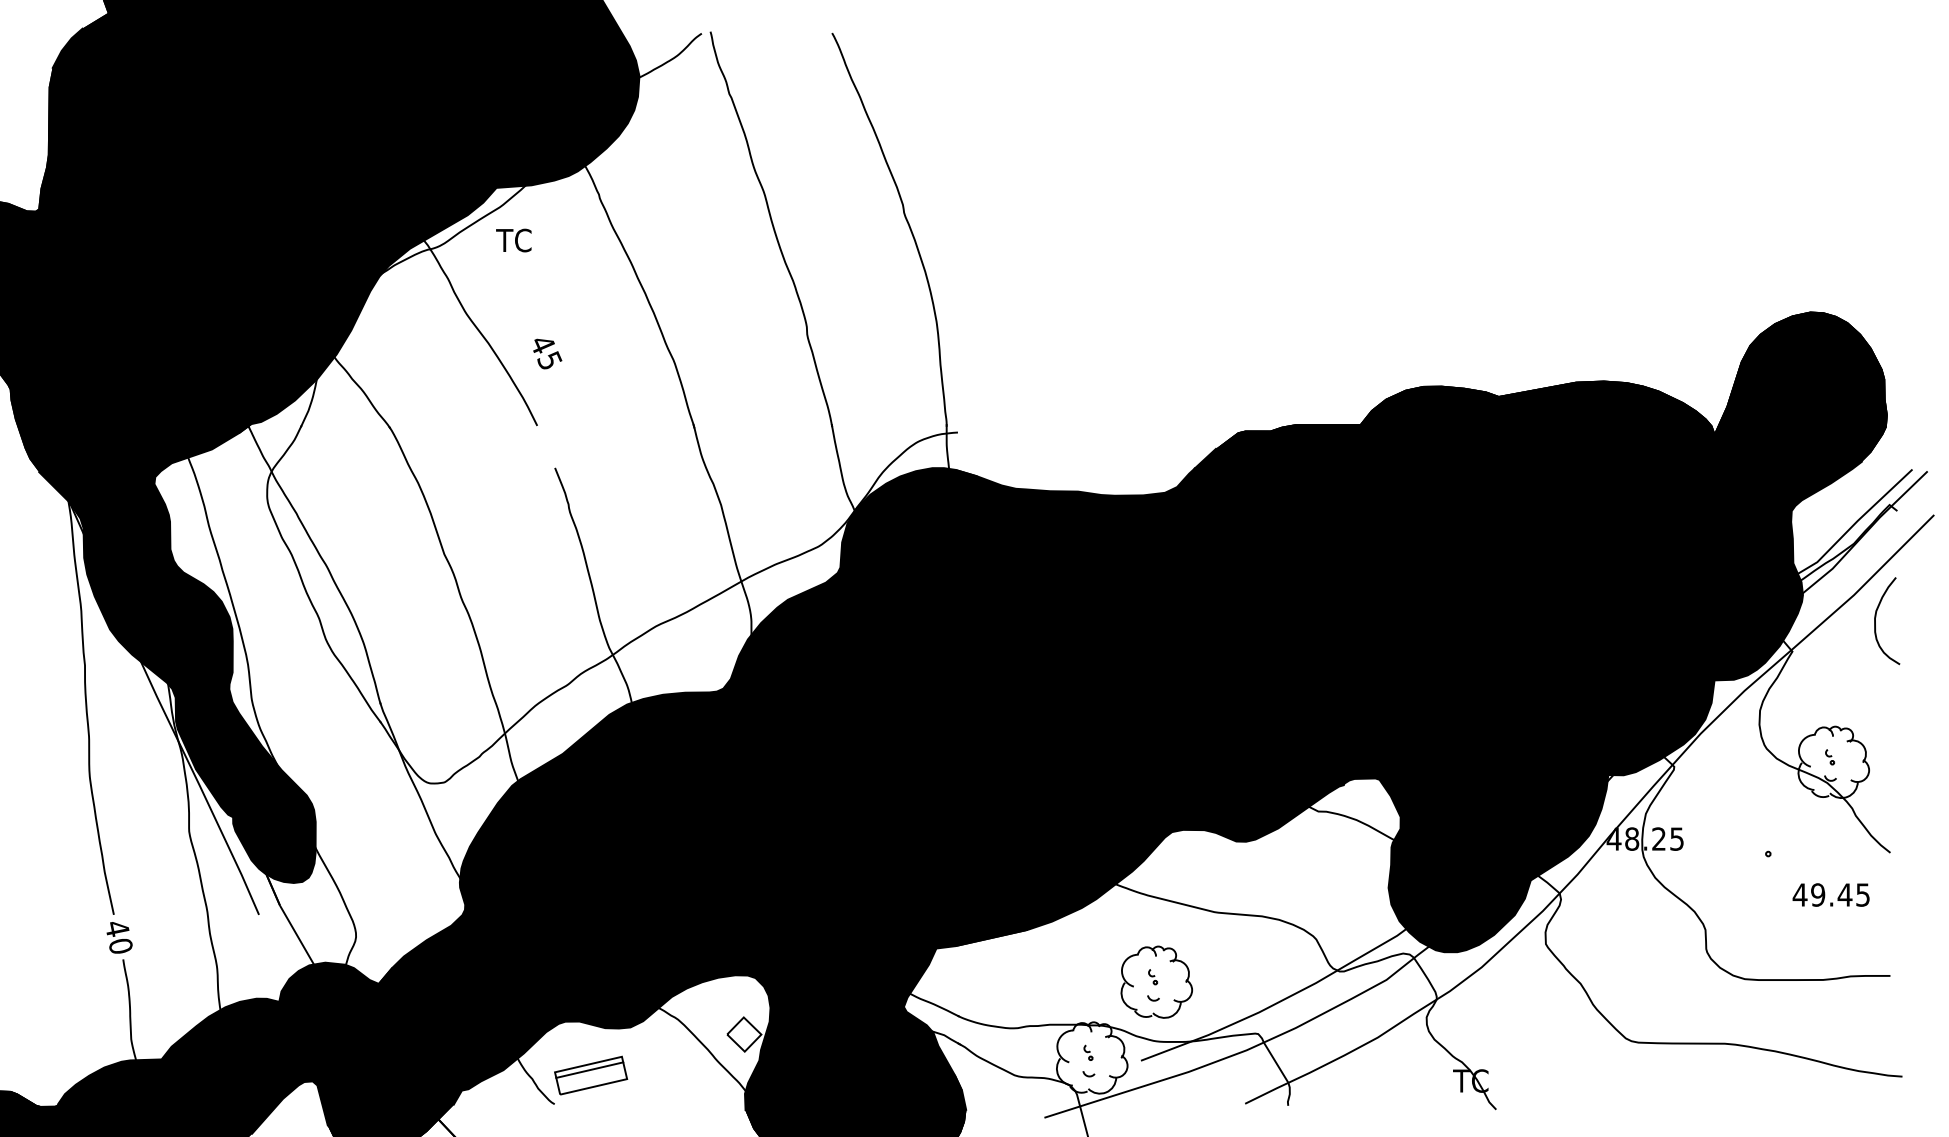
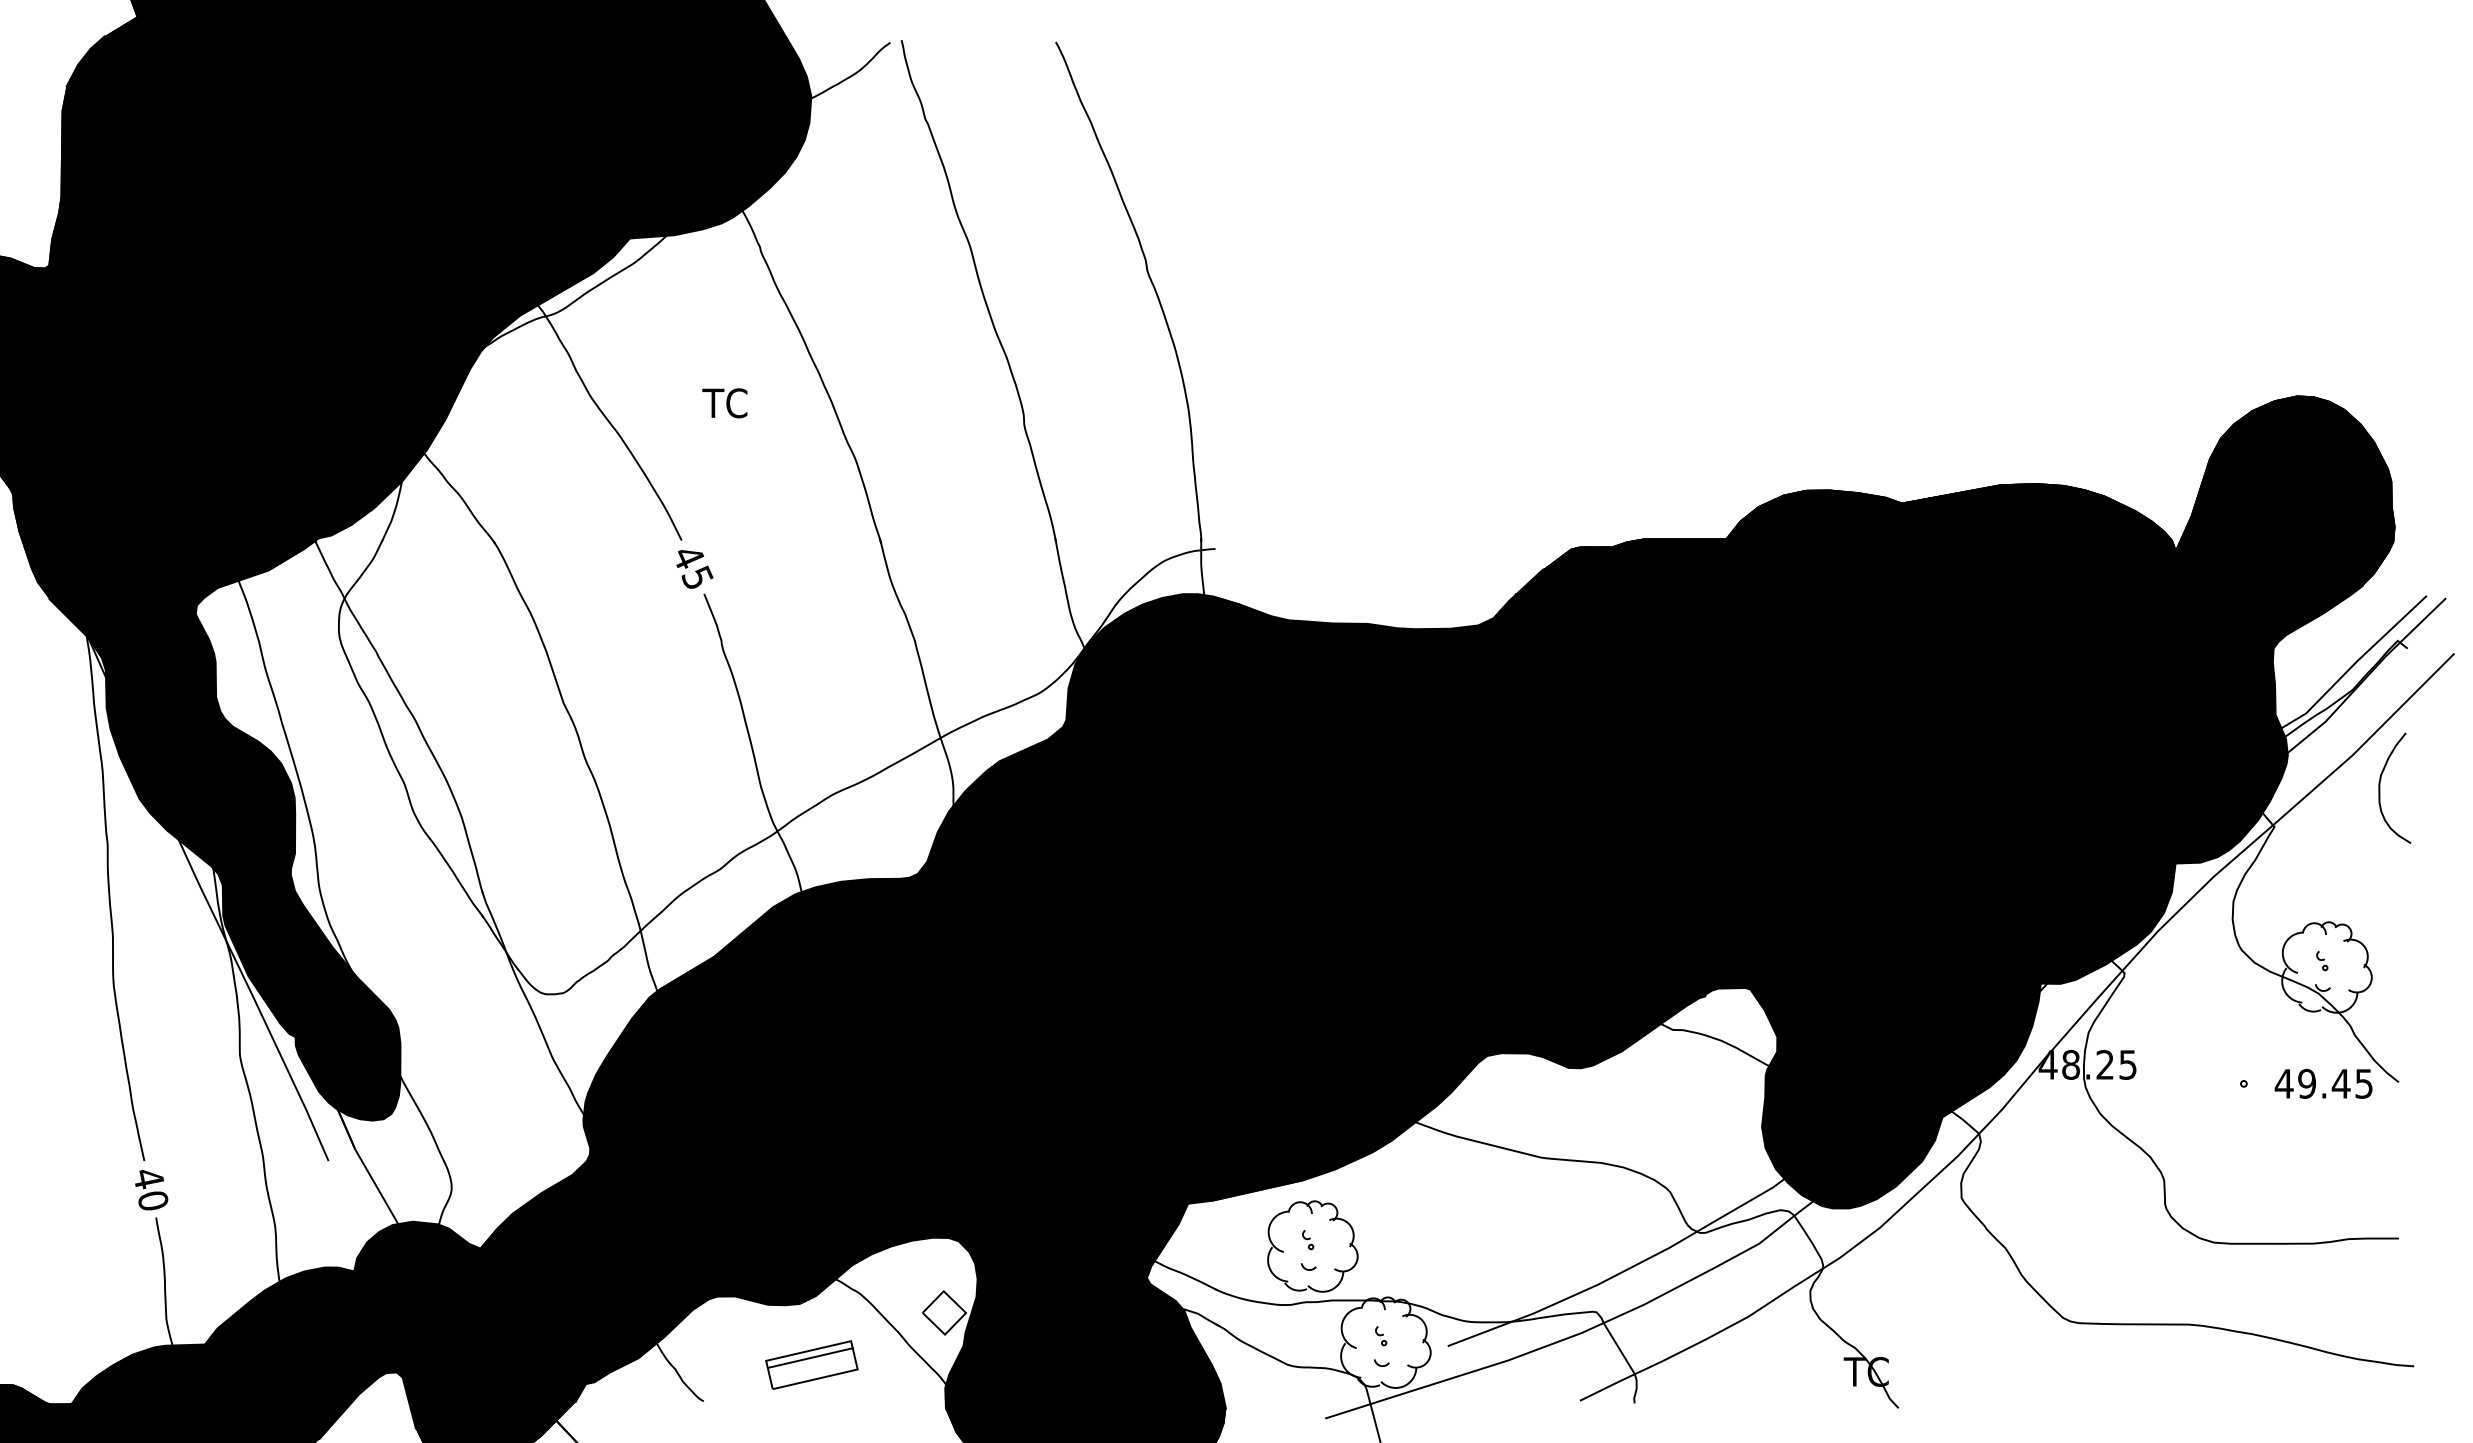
text: (513, 240) -> (724, 403), moved
text: (547, 354) -> (694, 569), moved
text: (1831, 894) -> (2323, 1083), moved
part: (1156, 982) -> (1312, 1246), moved
part: (590, 1075) -> (811, 1364), moved

